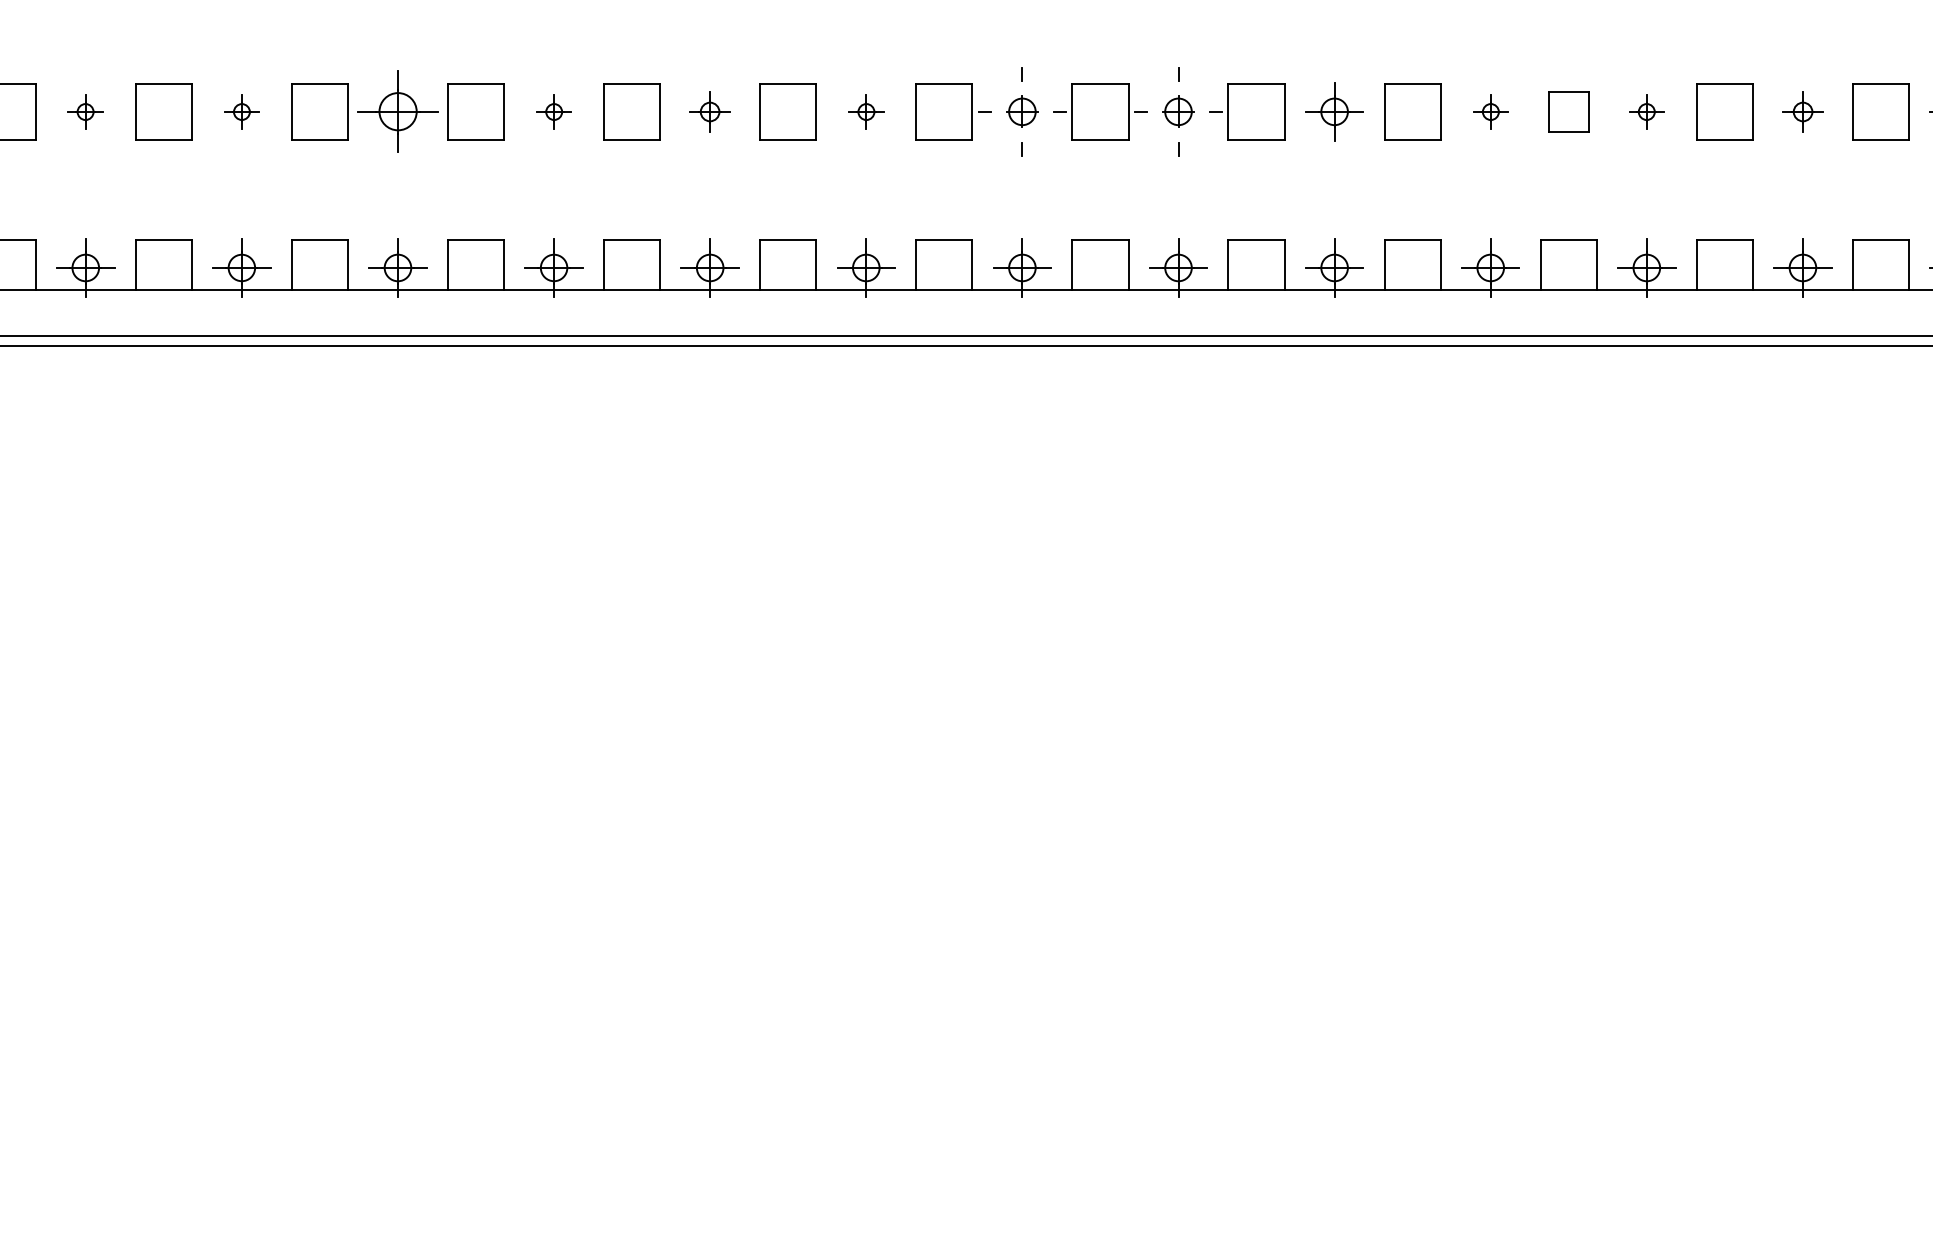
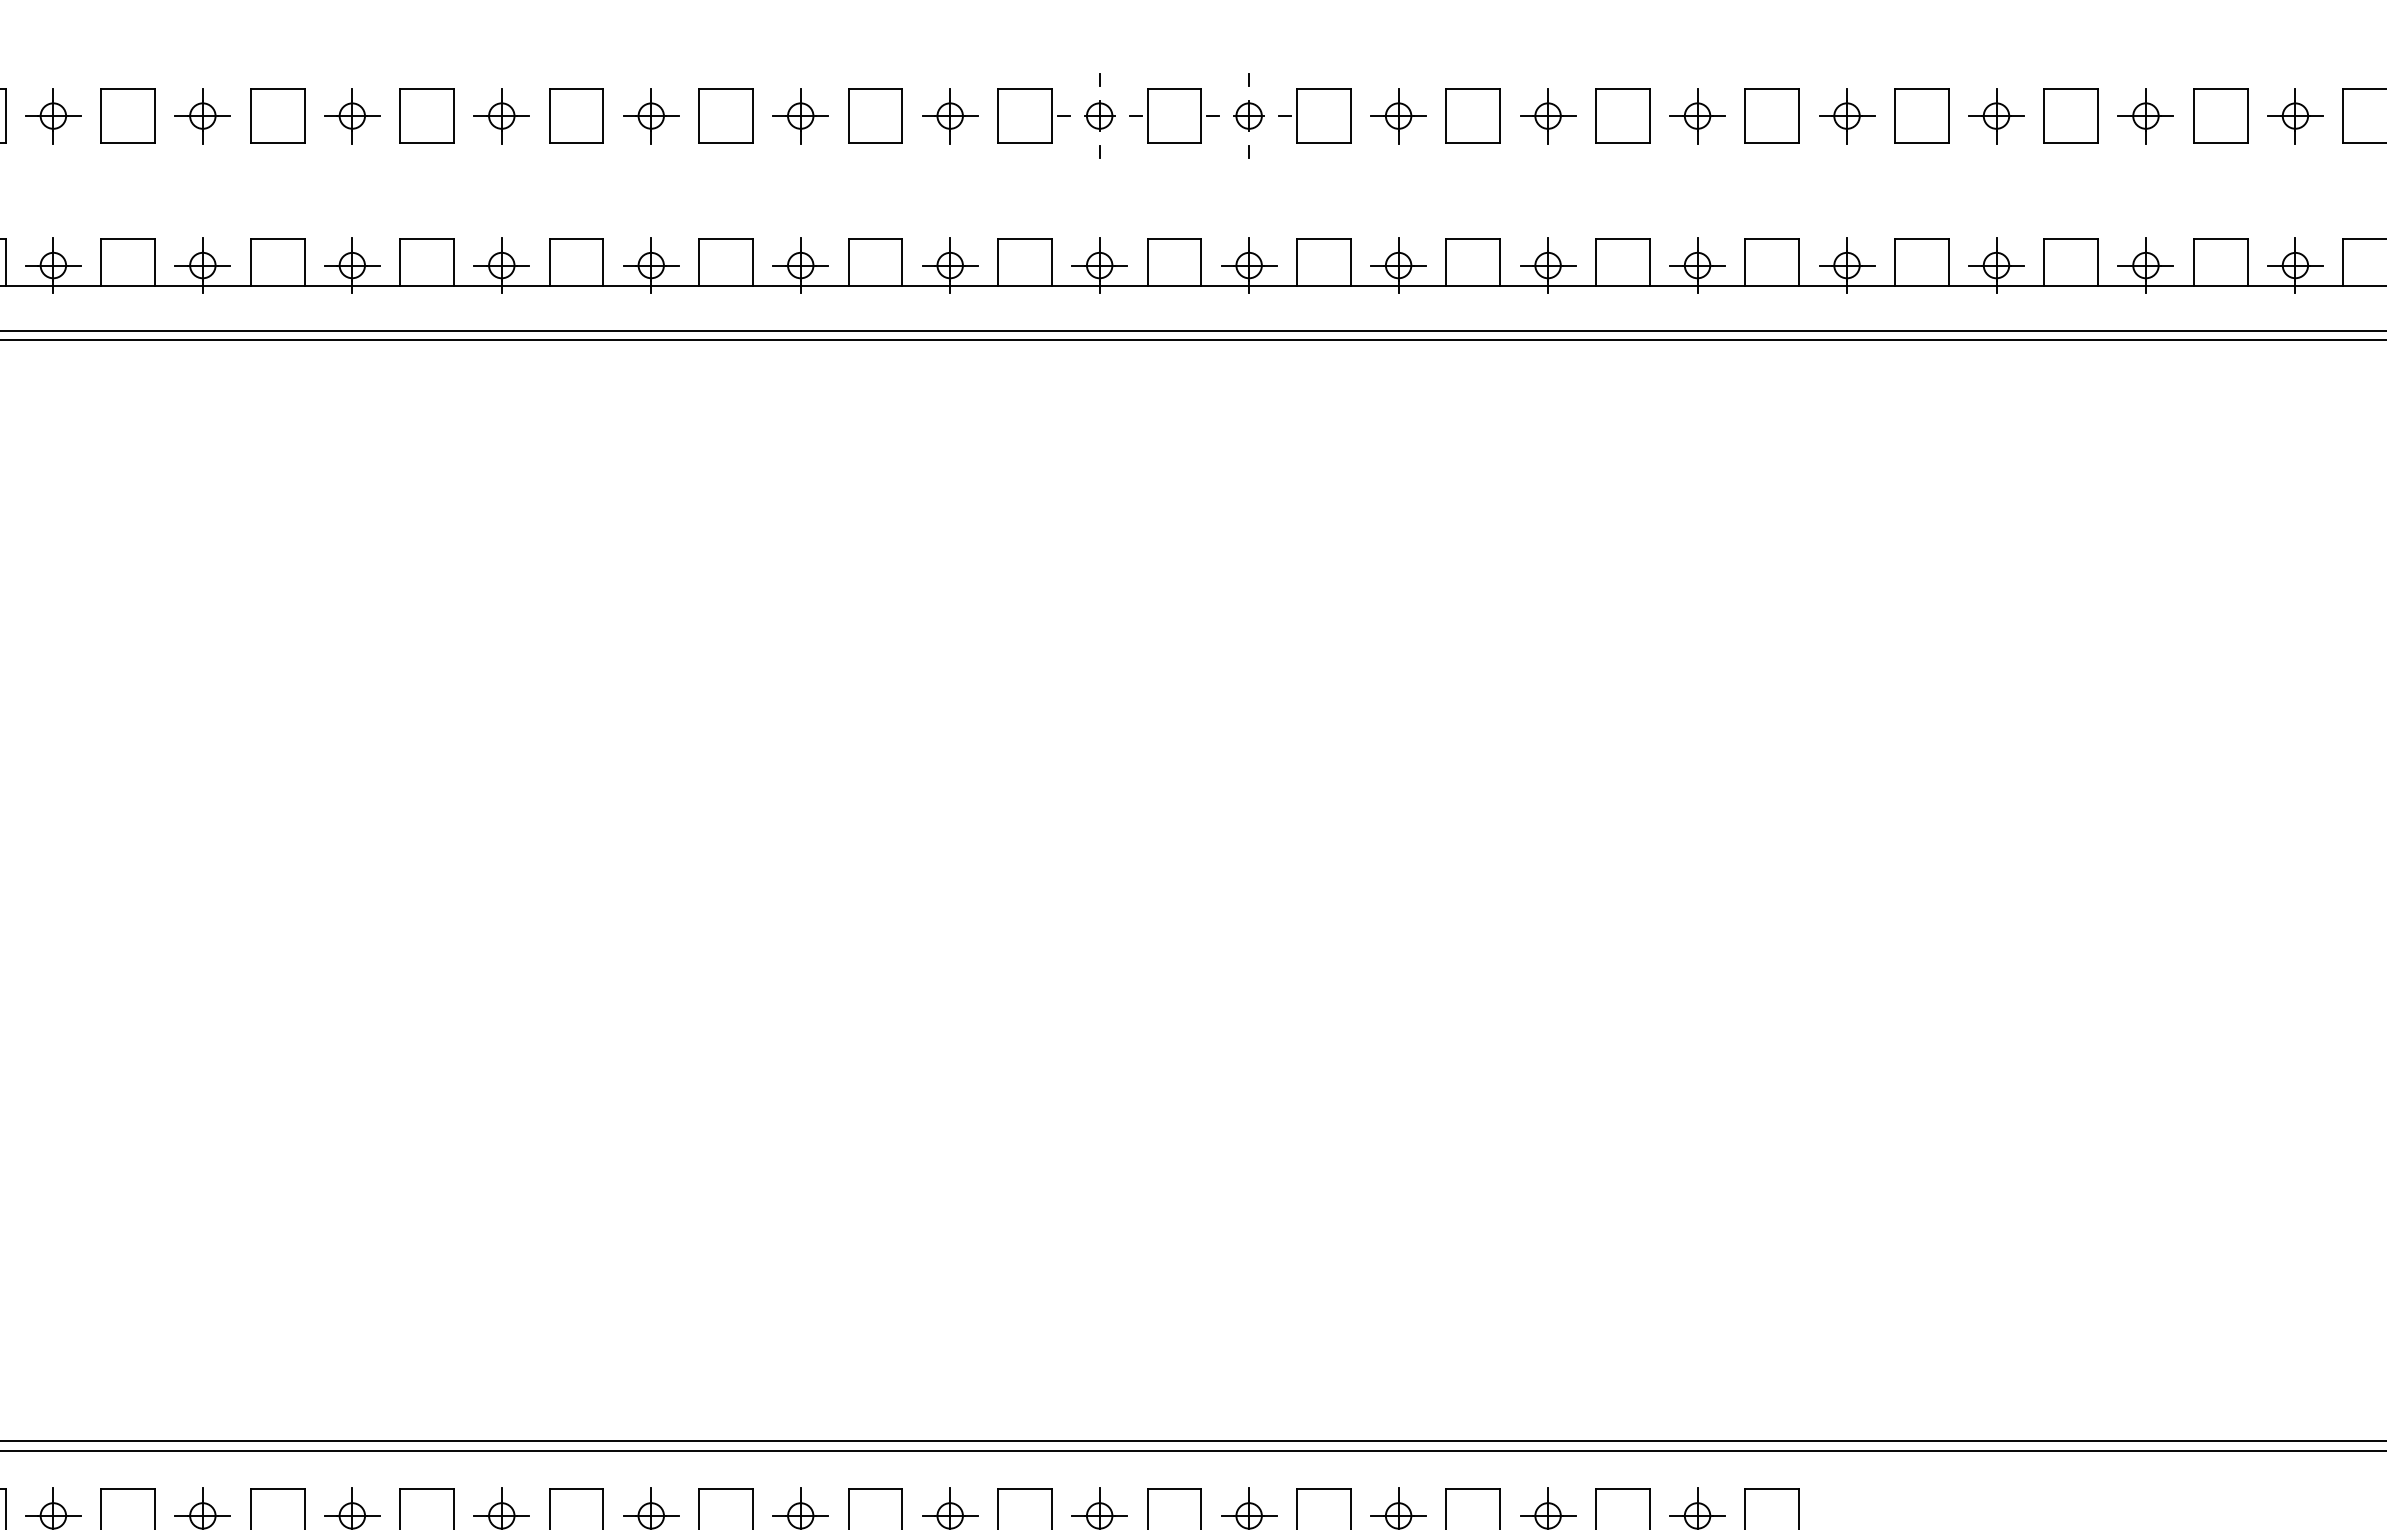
part: (1568, 111) -> (1622, 115), size x1.43
part: (85, 112) -> (202, 116), size x1.67
part: (242, 112) -> (352, 116), size x1.67
part: (397, 112) -> (501, 116), size x0.71
part: (554, 112) -> (651, 116), size x1.67
part: (709, 112) -> (800, 116), size x1.43
part: (866, 112) -> (950, 116), size x1.67
part: (1491, 112) -> (1548, 116), size x1.67
part: (1646, 112) -> (1697, 116), size x1.67
part: (1803, 112) -> (1847, 116), size x1.43

